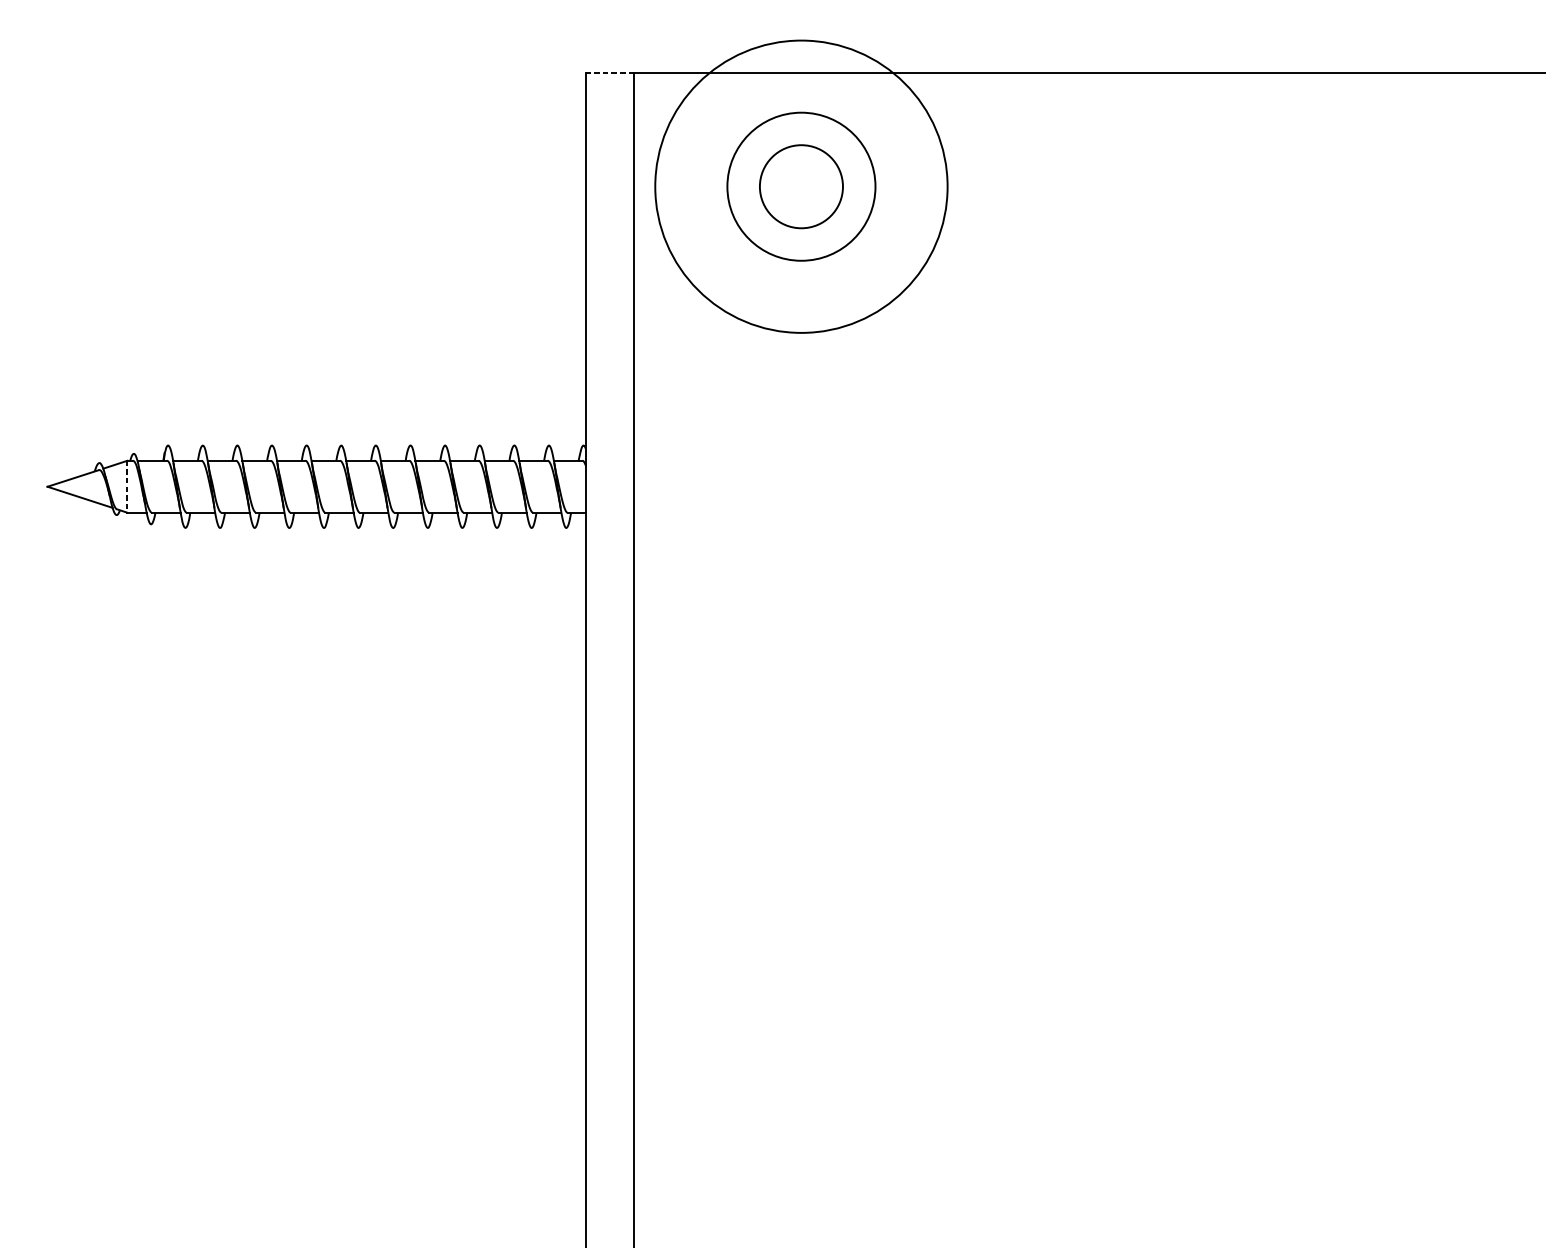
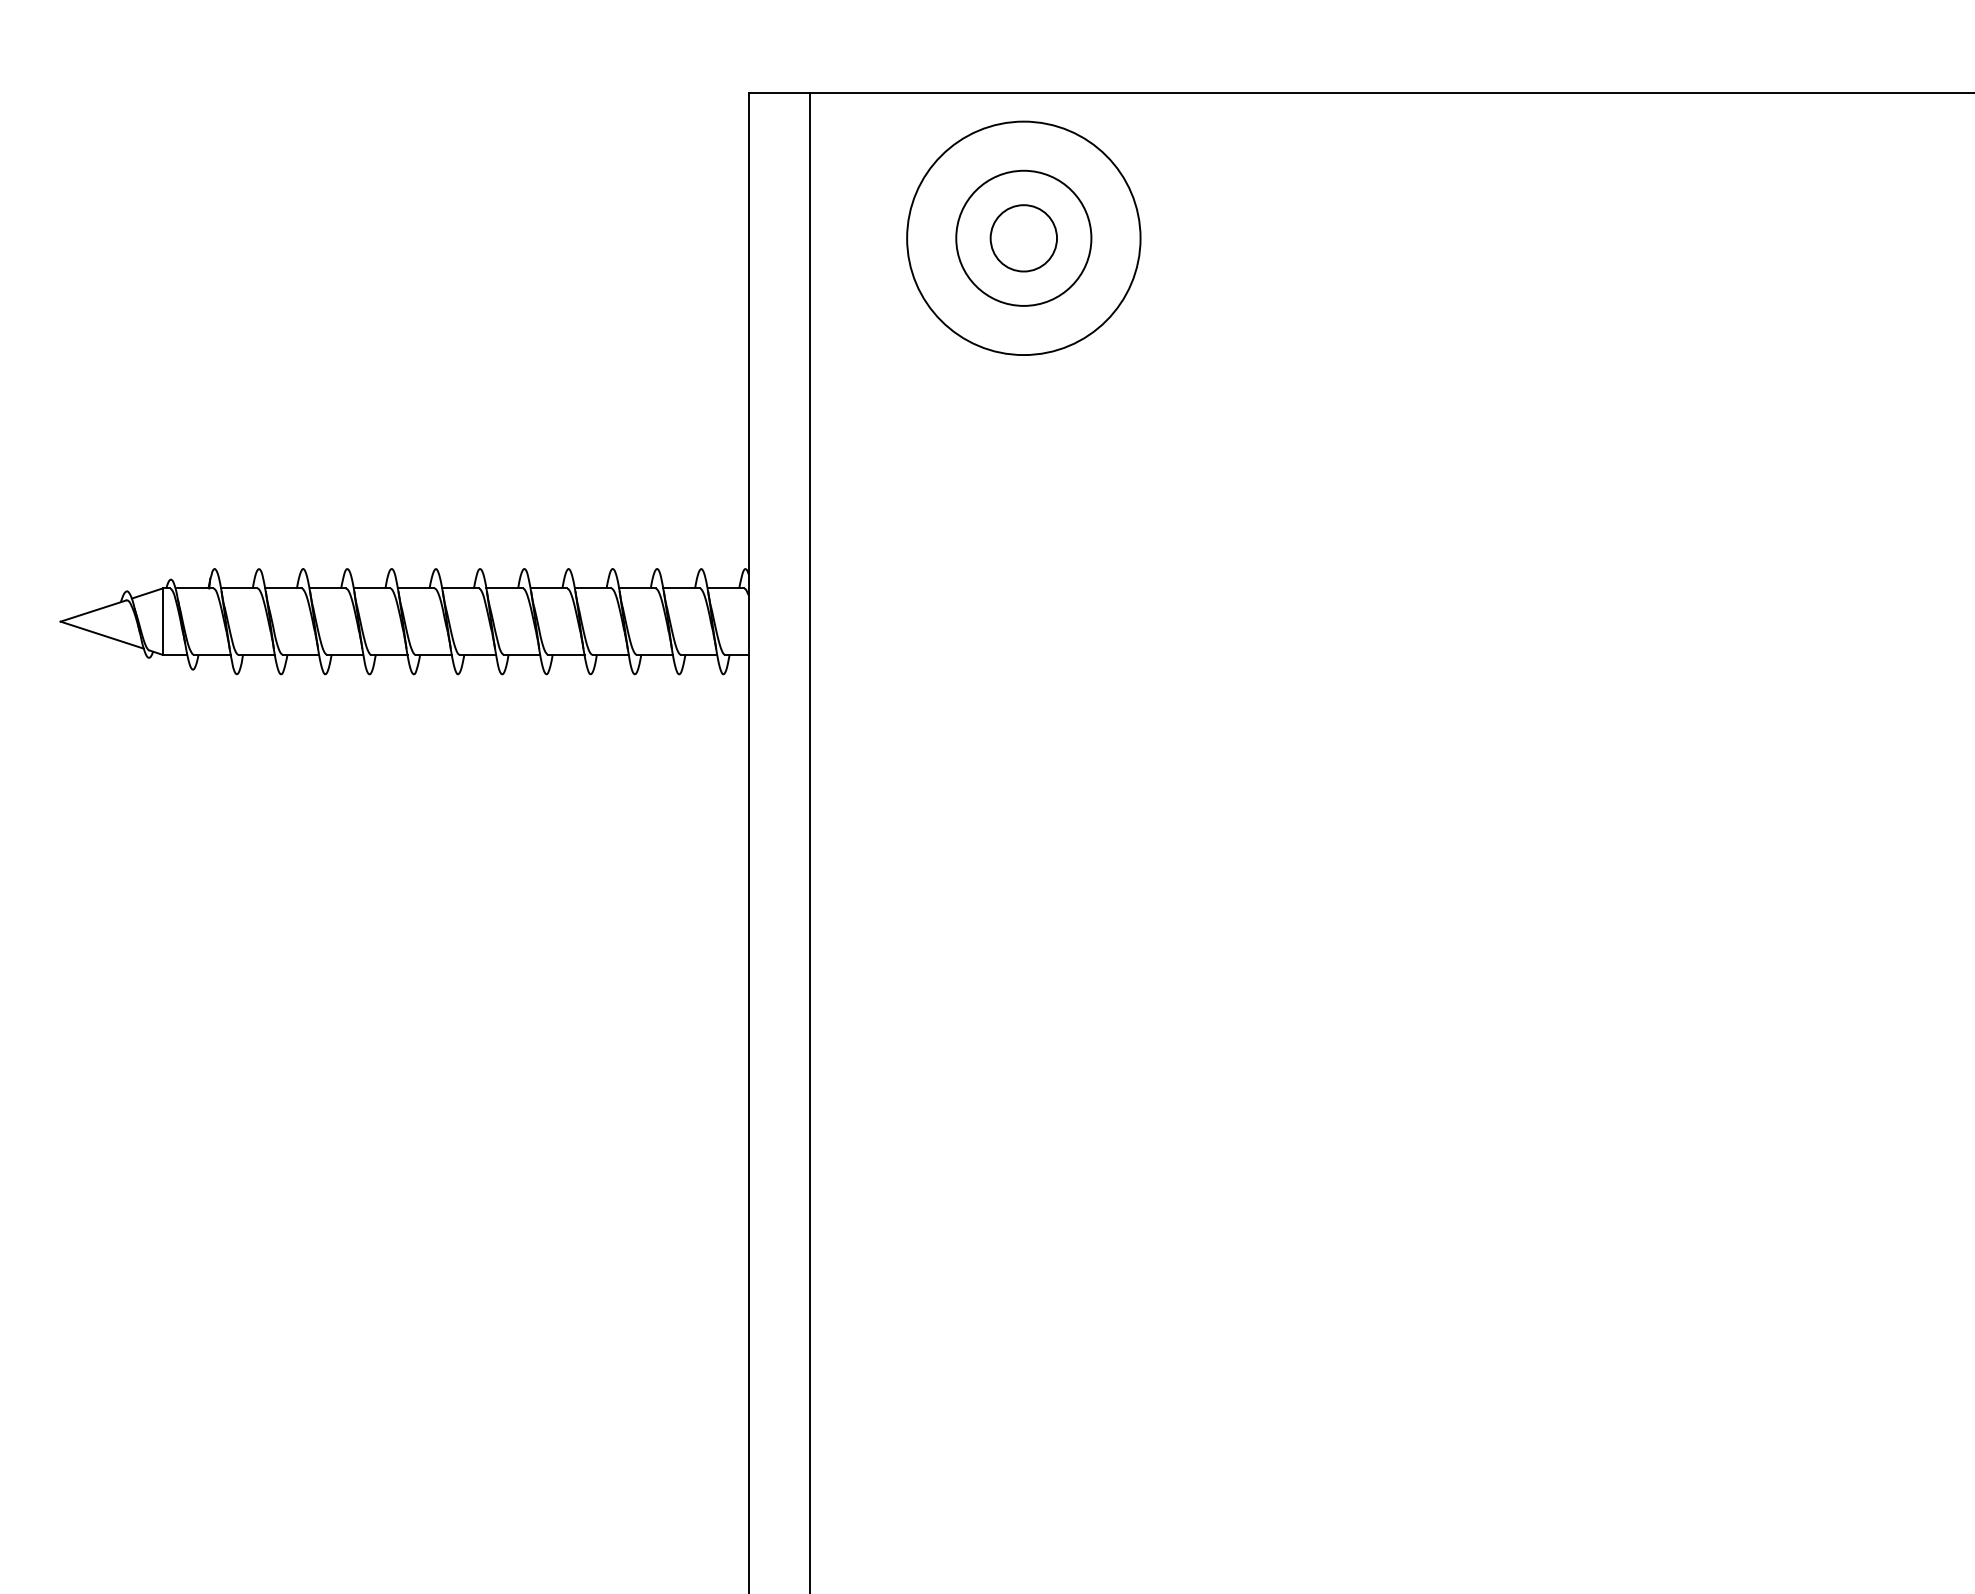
line: (610, 73) -> (779, 93), dashed -> solid
circle: (801, 186) -> (1023, 237), size x0.71
circle: (801, 186) -> (1023, 238), size x0.62
circle: (801, 186) -> (1023, 238), size x0.62
line: (127, 487) -> (162, 622), dashed -> solid

